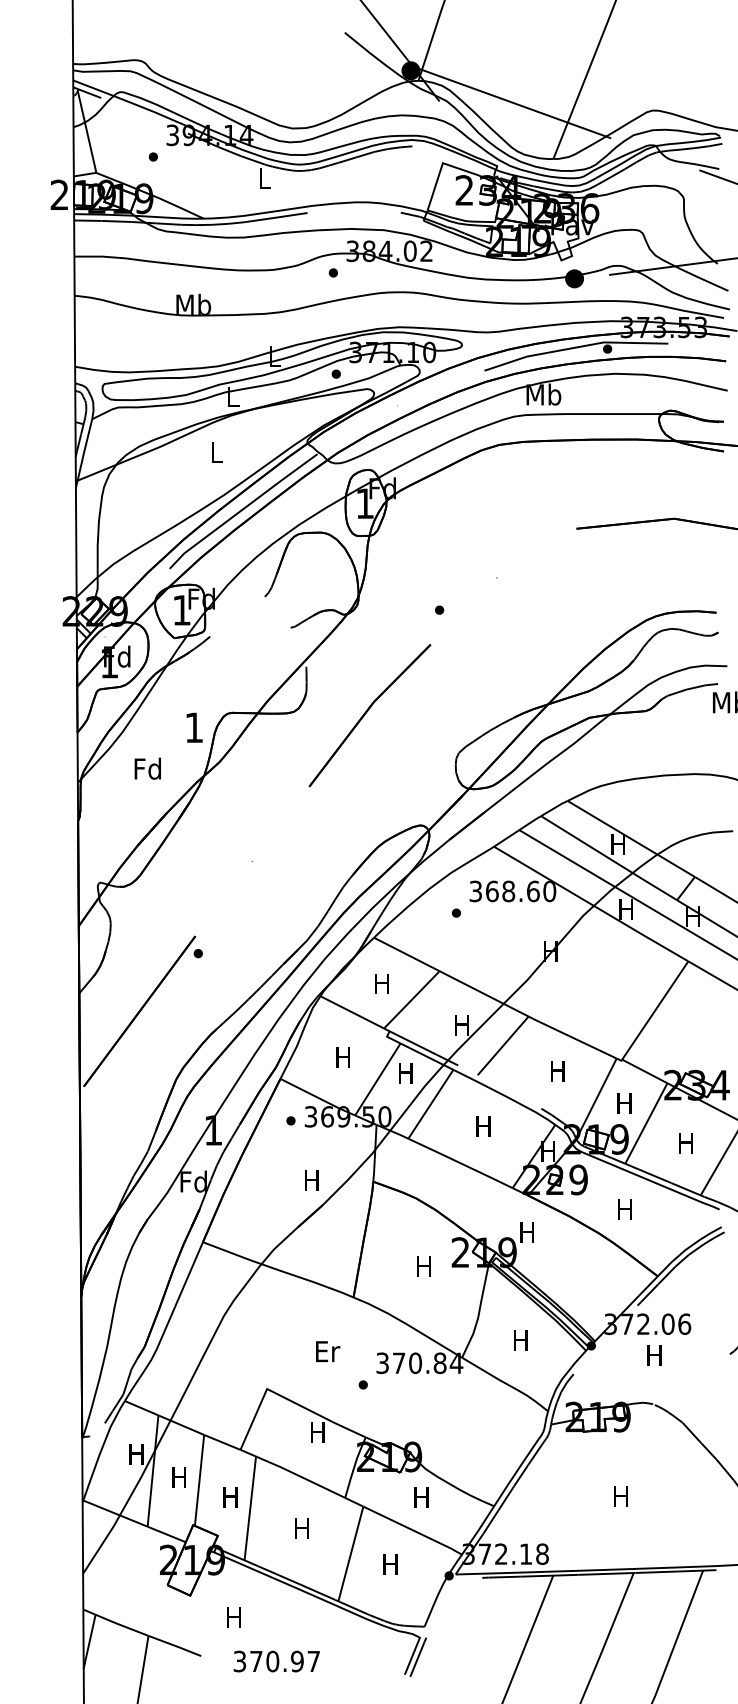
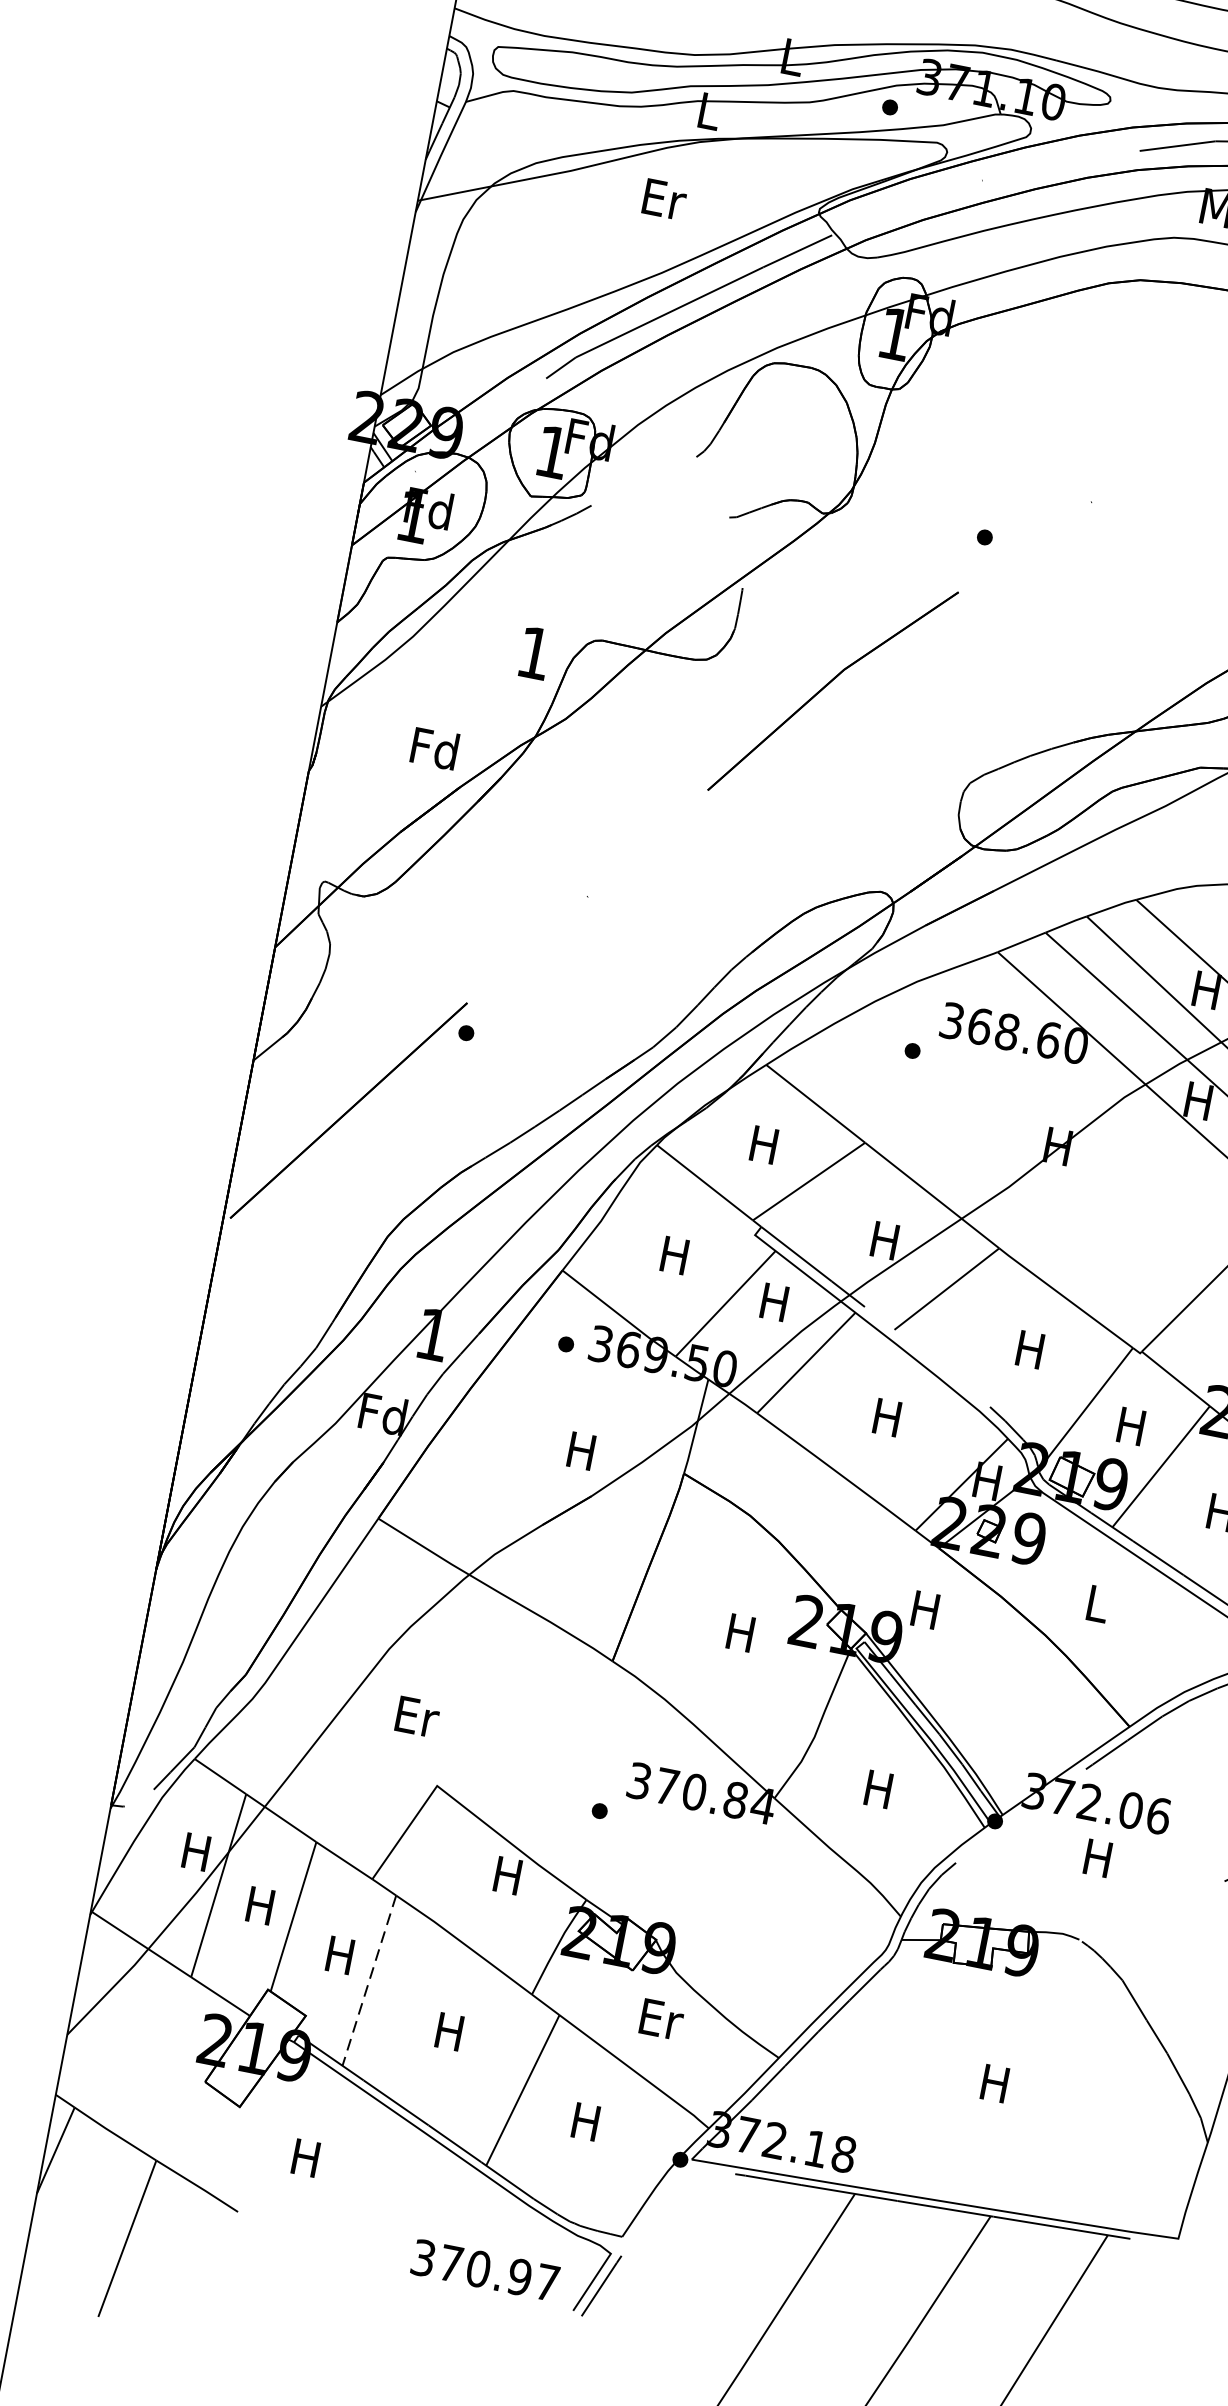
text: (217, 452) -> (664, 199), L -> Er
text: (147, 768) -> (434, 747), moved
text: (624, 1209) -> (1095, 1603), H -> L
text: (328, 1351) -> (418, 1716), moved
text: (422, 1497) -> (661, 2019), H -> Er
line: (250, 1508) -> (369, 1980), solid -> dashed
text: (276, 1661) -> (484, 2270), moved

